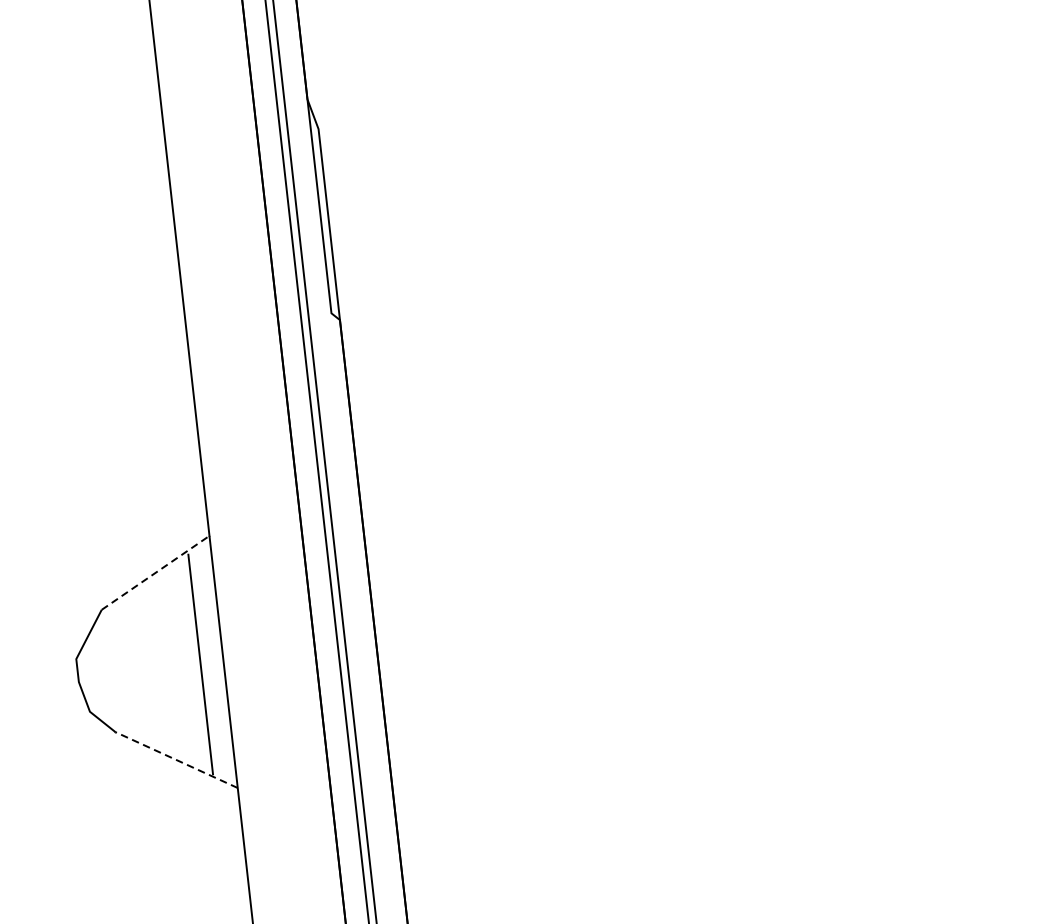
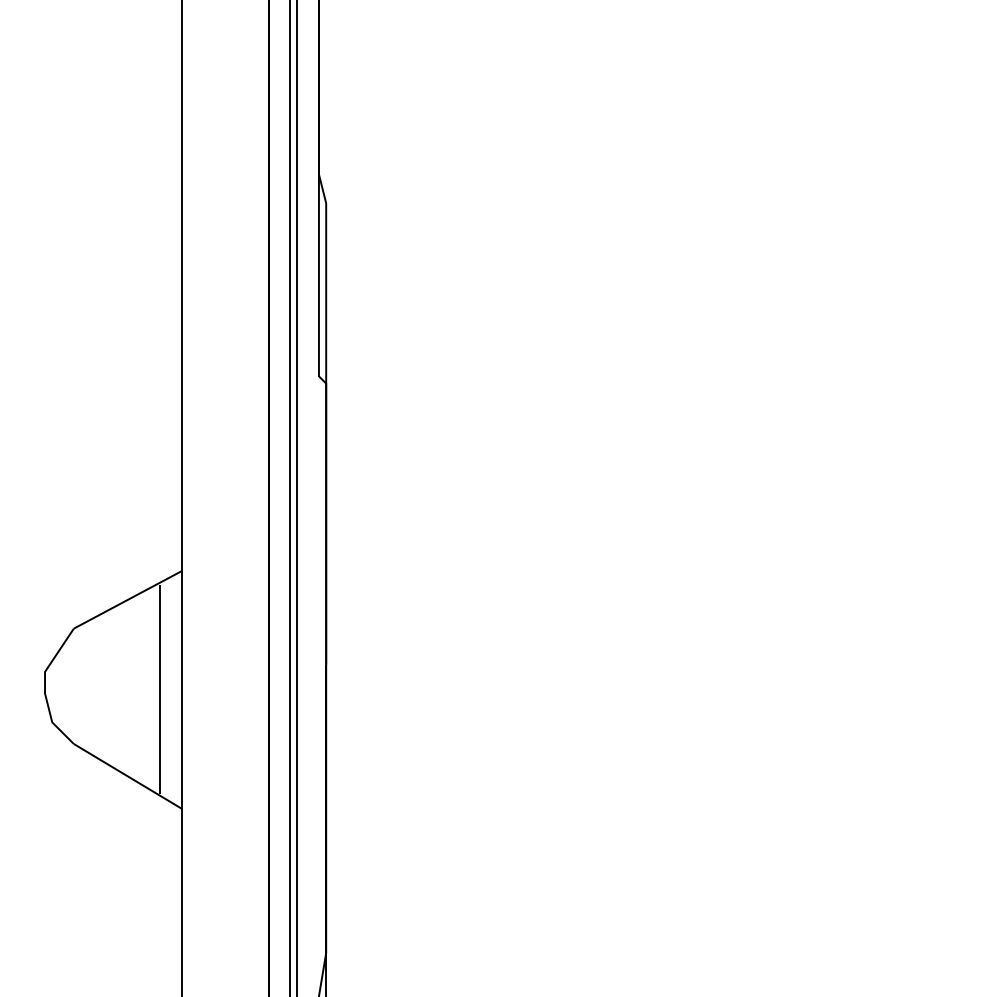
line: (156, 572) -> (128, 599), dashed -> solid
line: (176, 760) -> (127, 776), dashed -> solid

